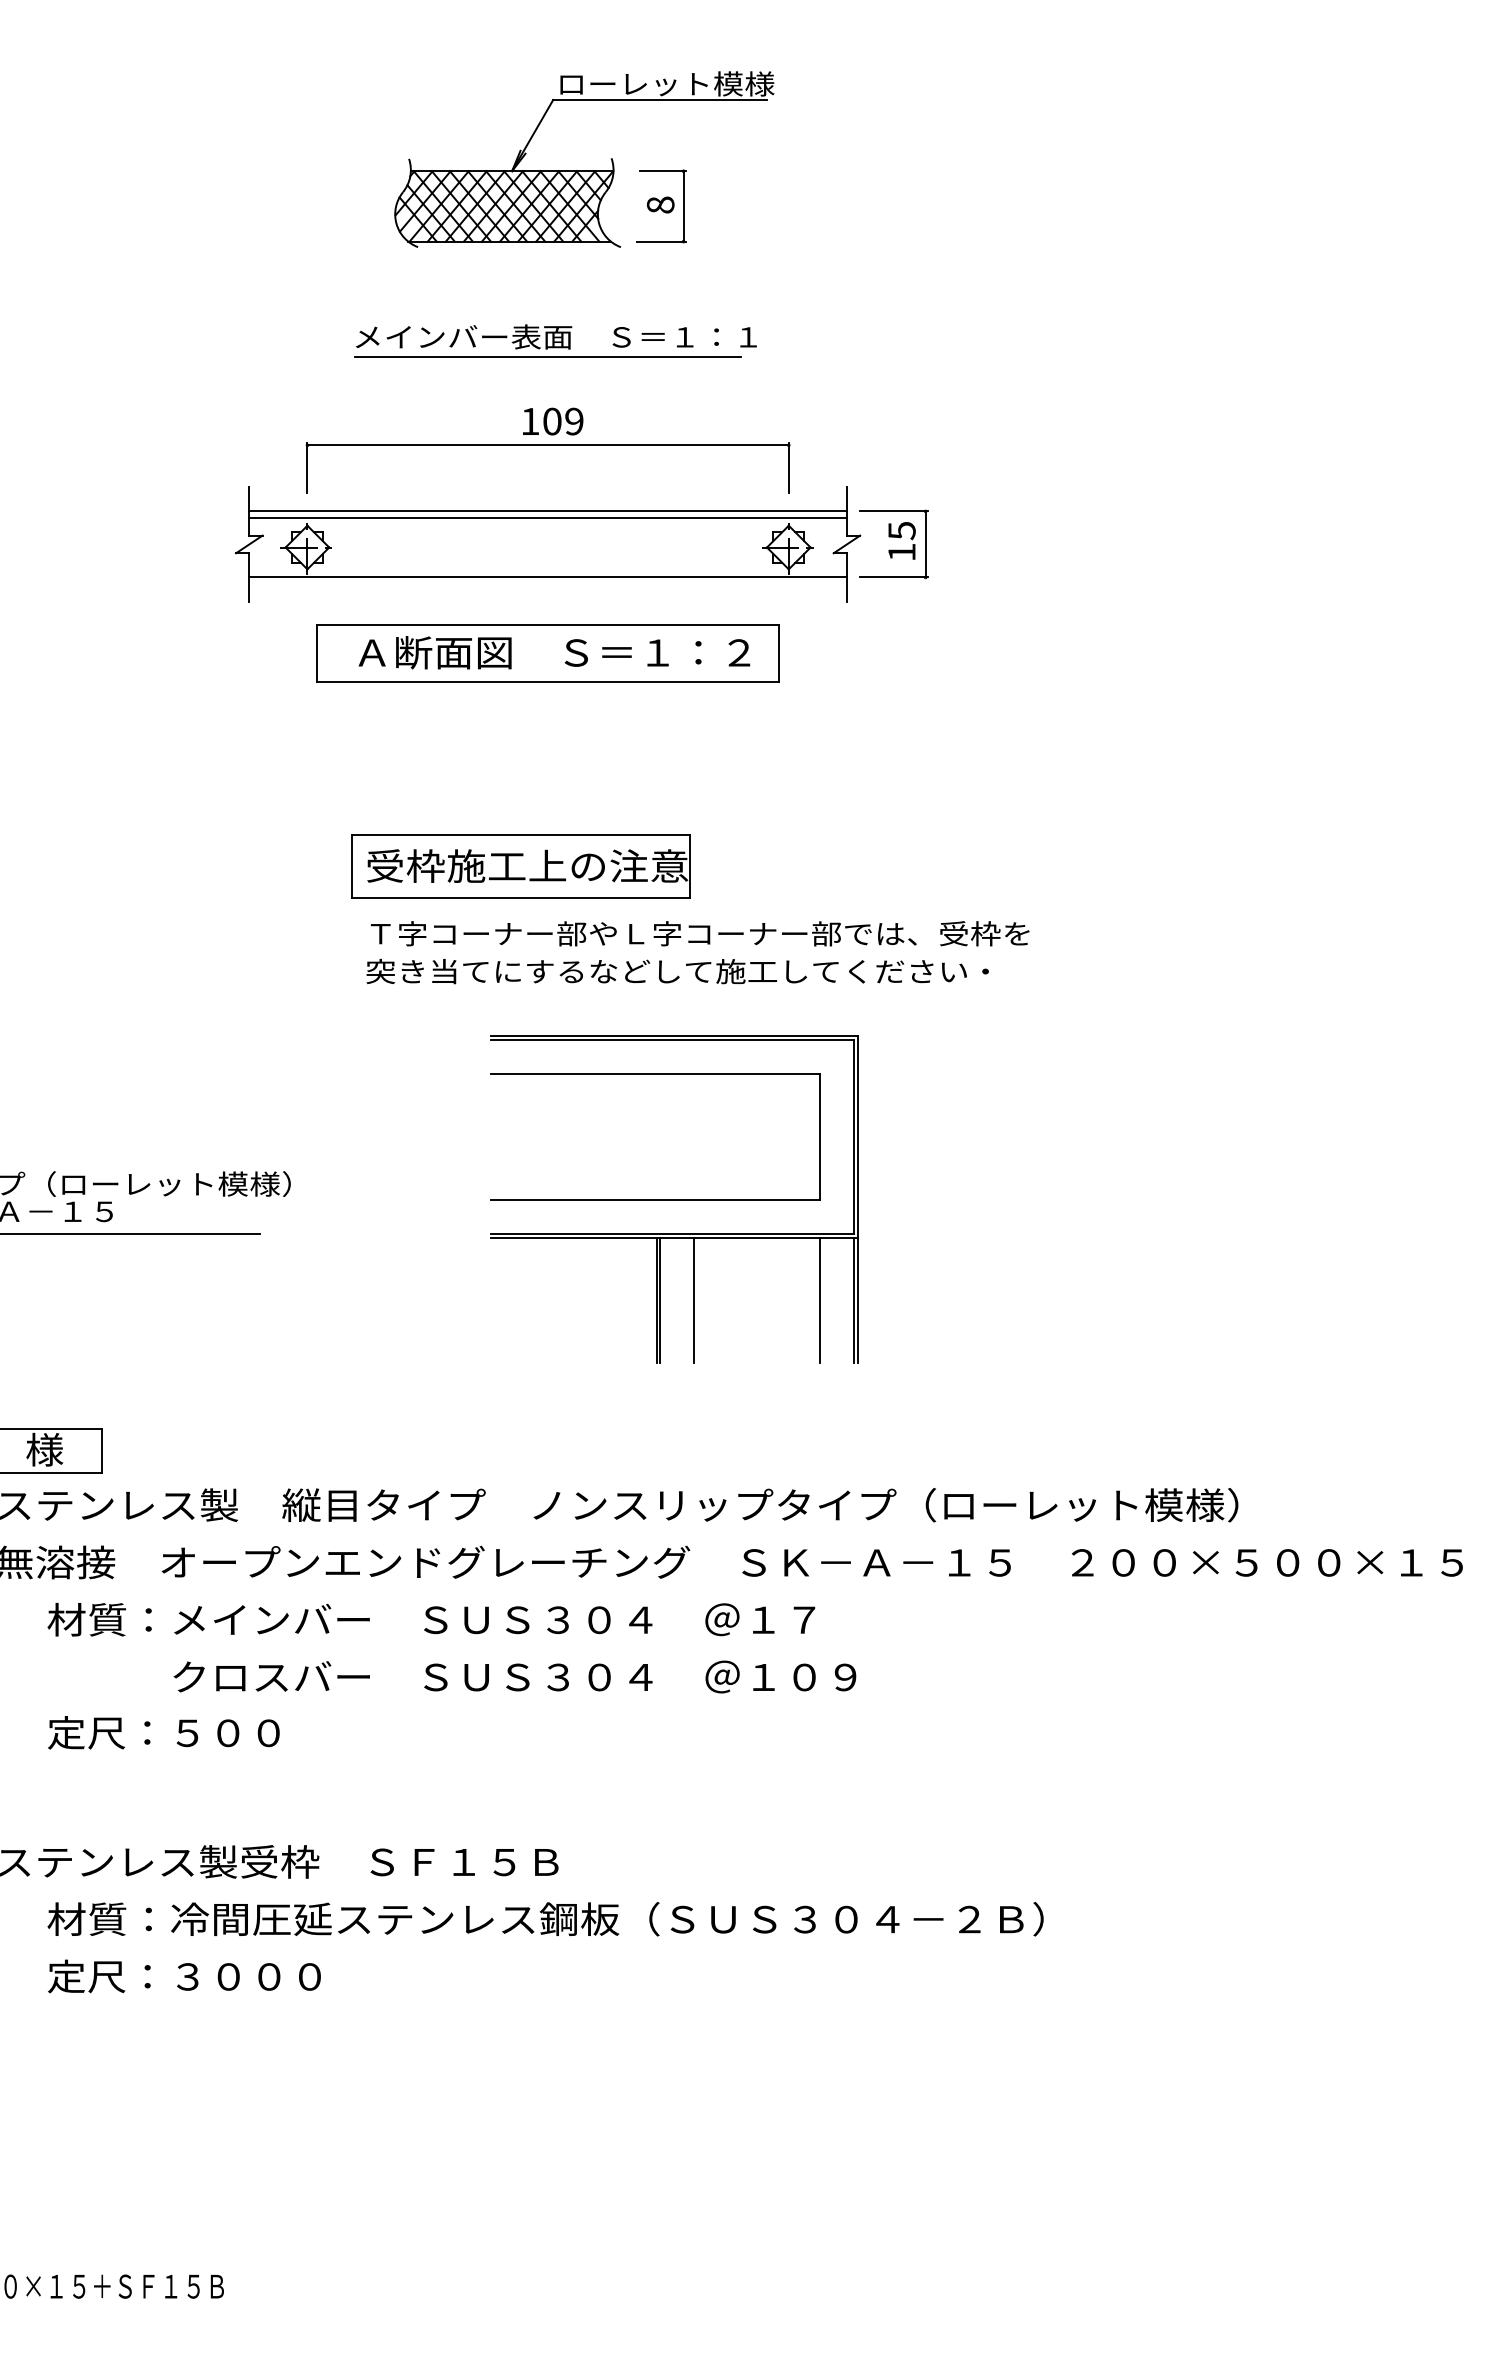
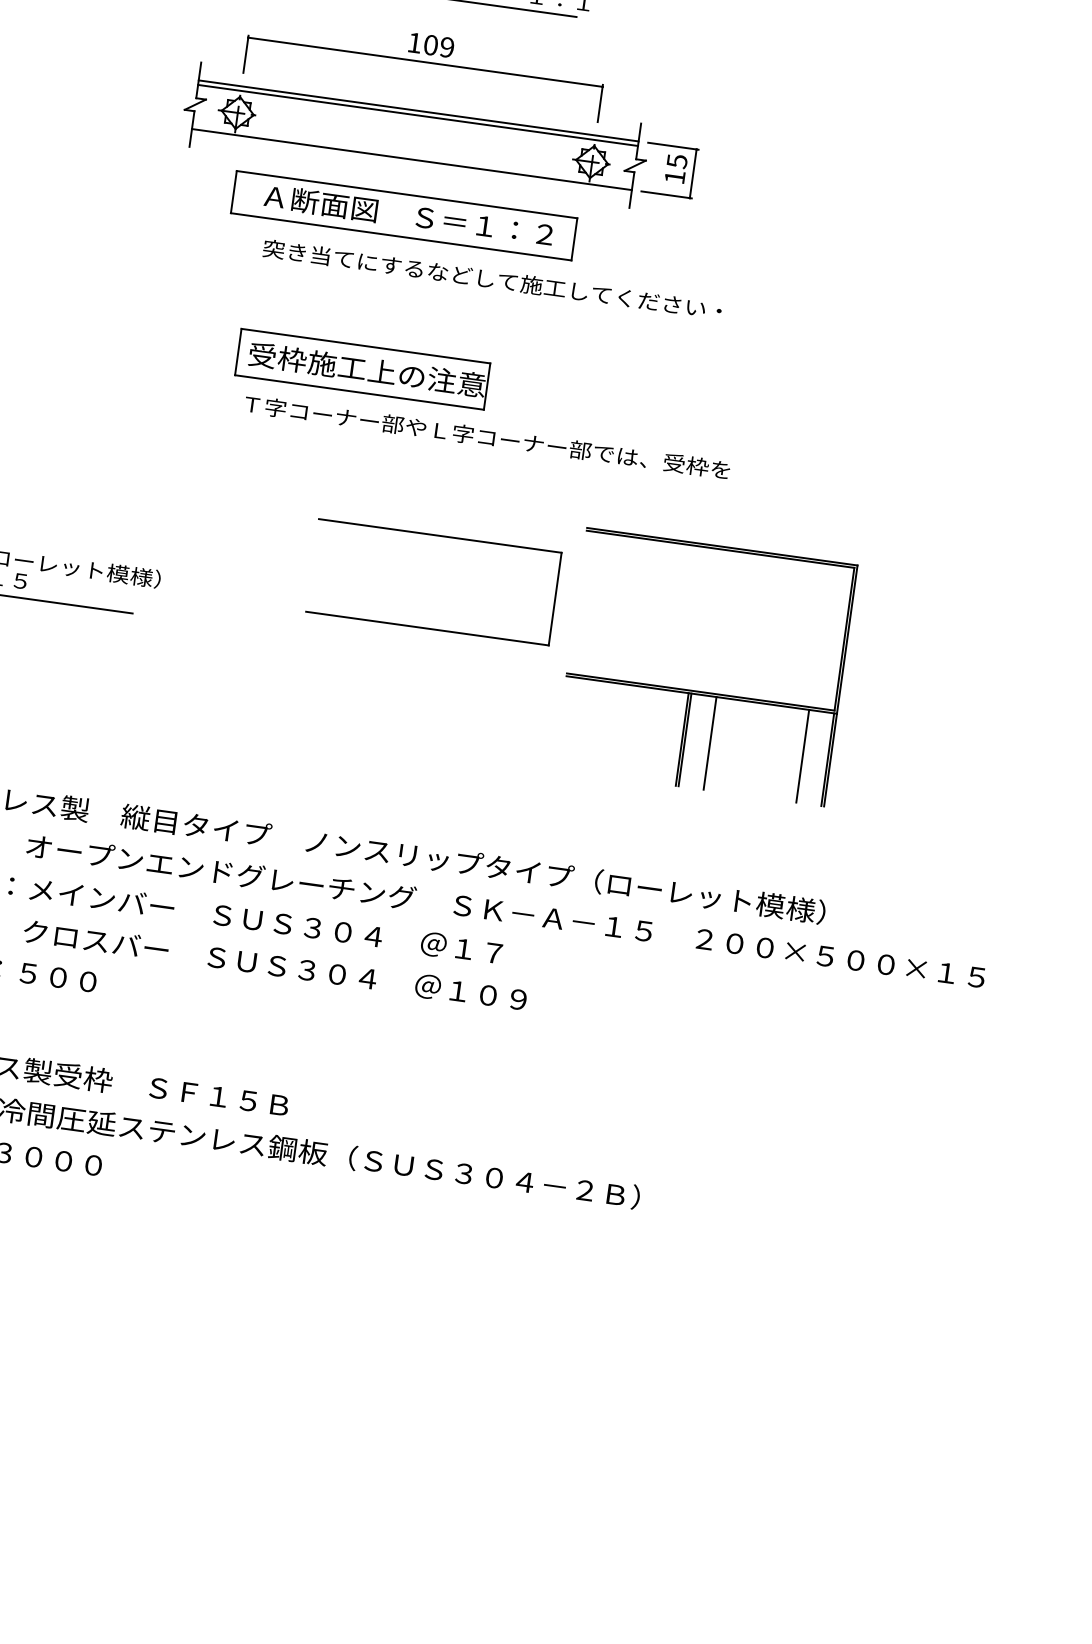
text: (677, 971) -> (492, 279), moved
part: (674, 1233) -> (702, 692), moved

